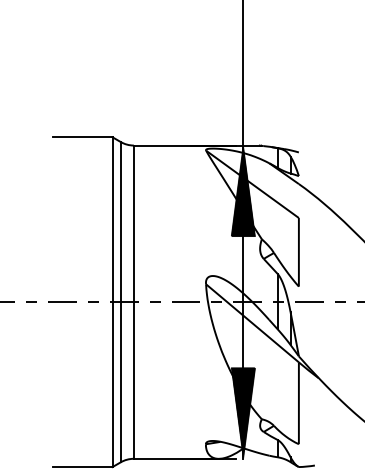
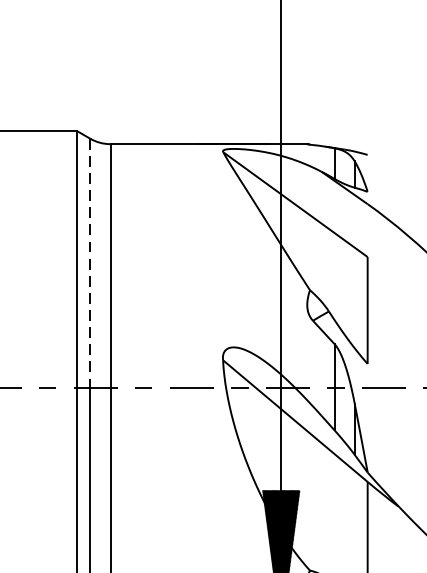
hatch: (243, 190) -> (281, 214), removed
line: (120, 222) -> (89, 264), solid -> dashed

